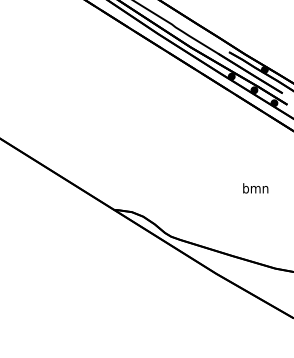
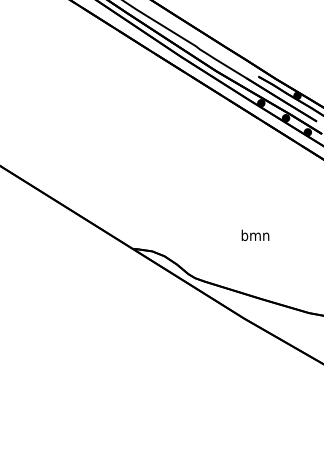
text: (255, 187) -> (255, 234), moved

